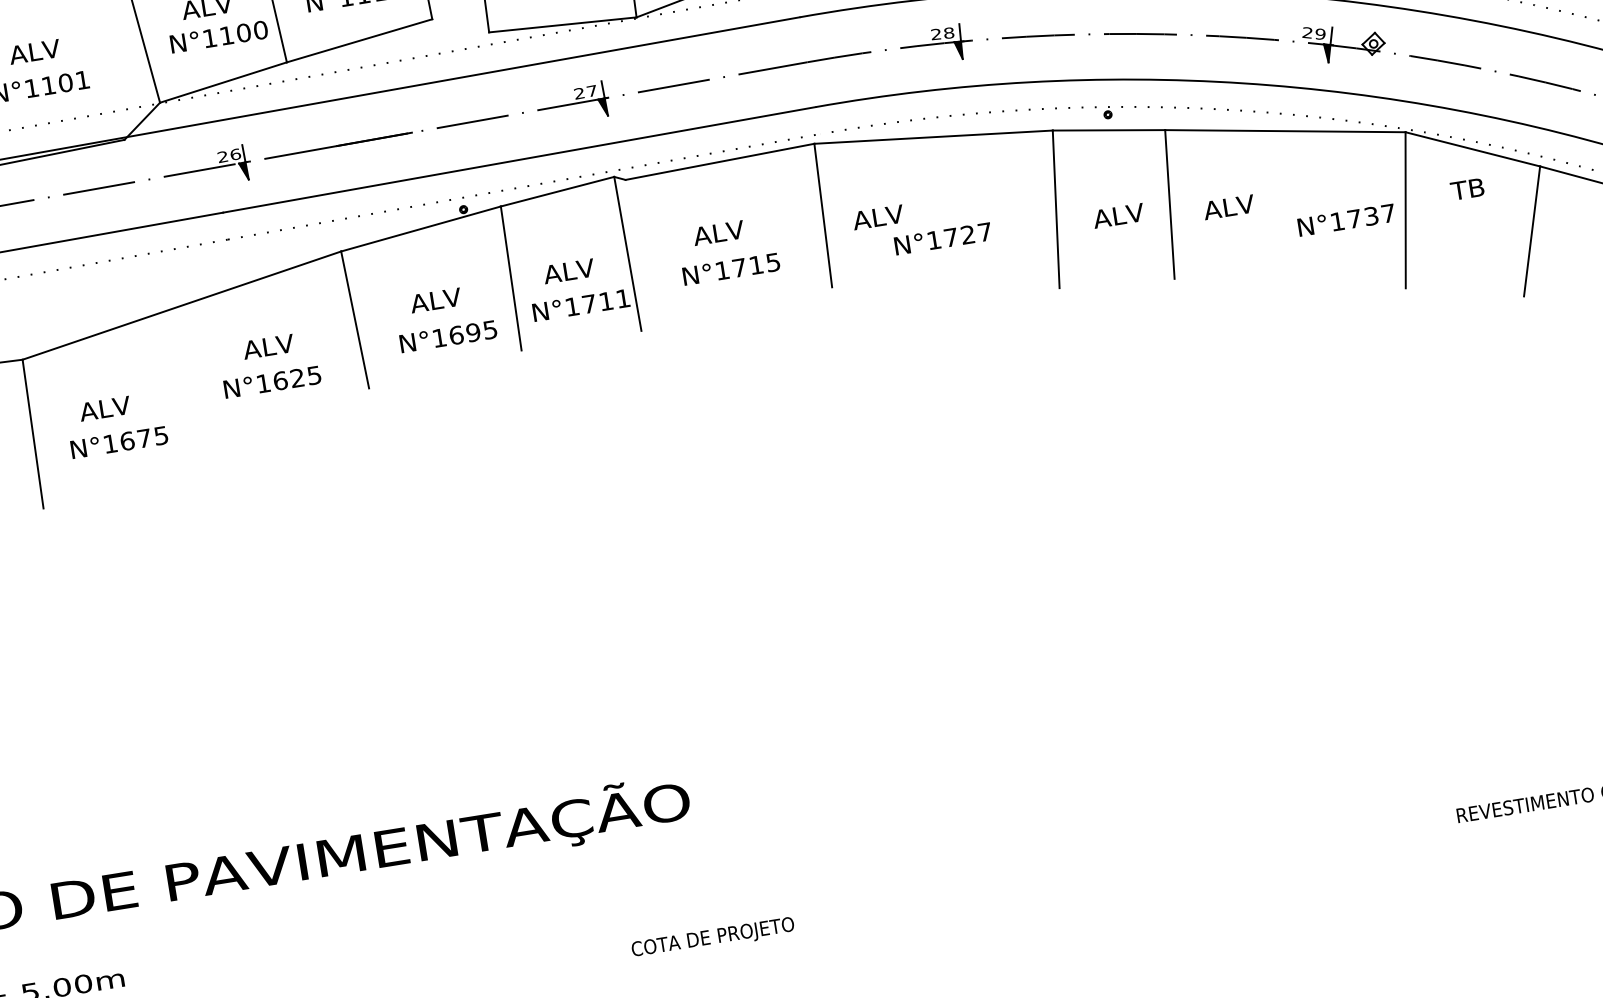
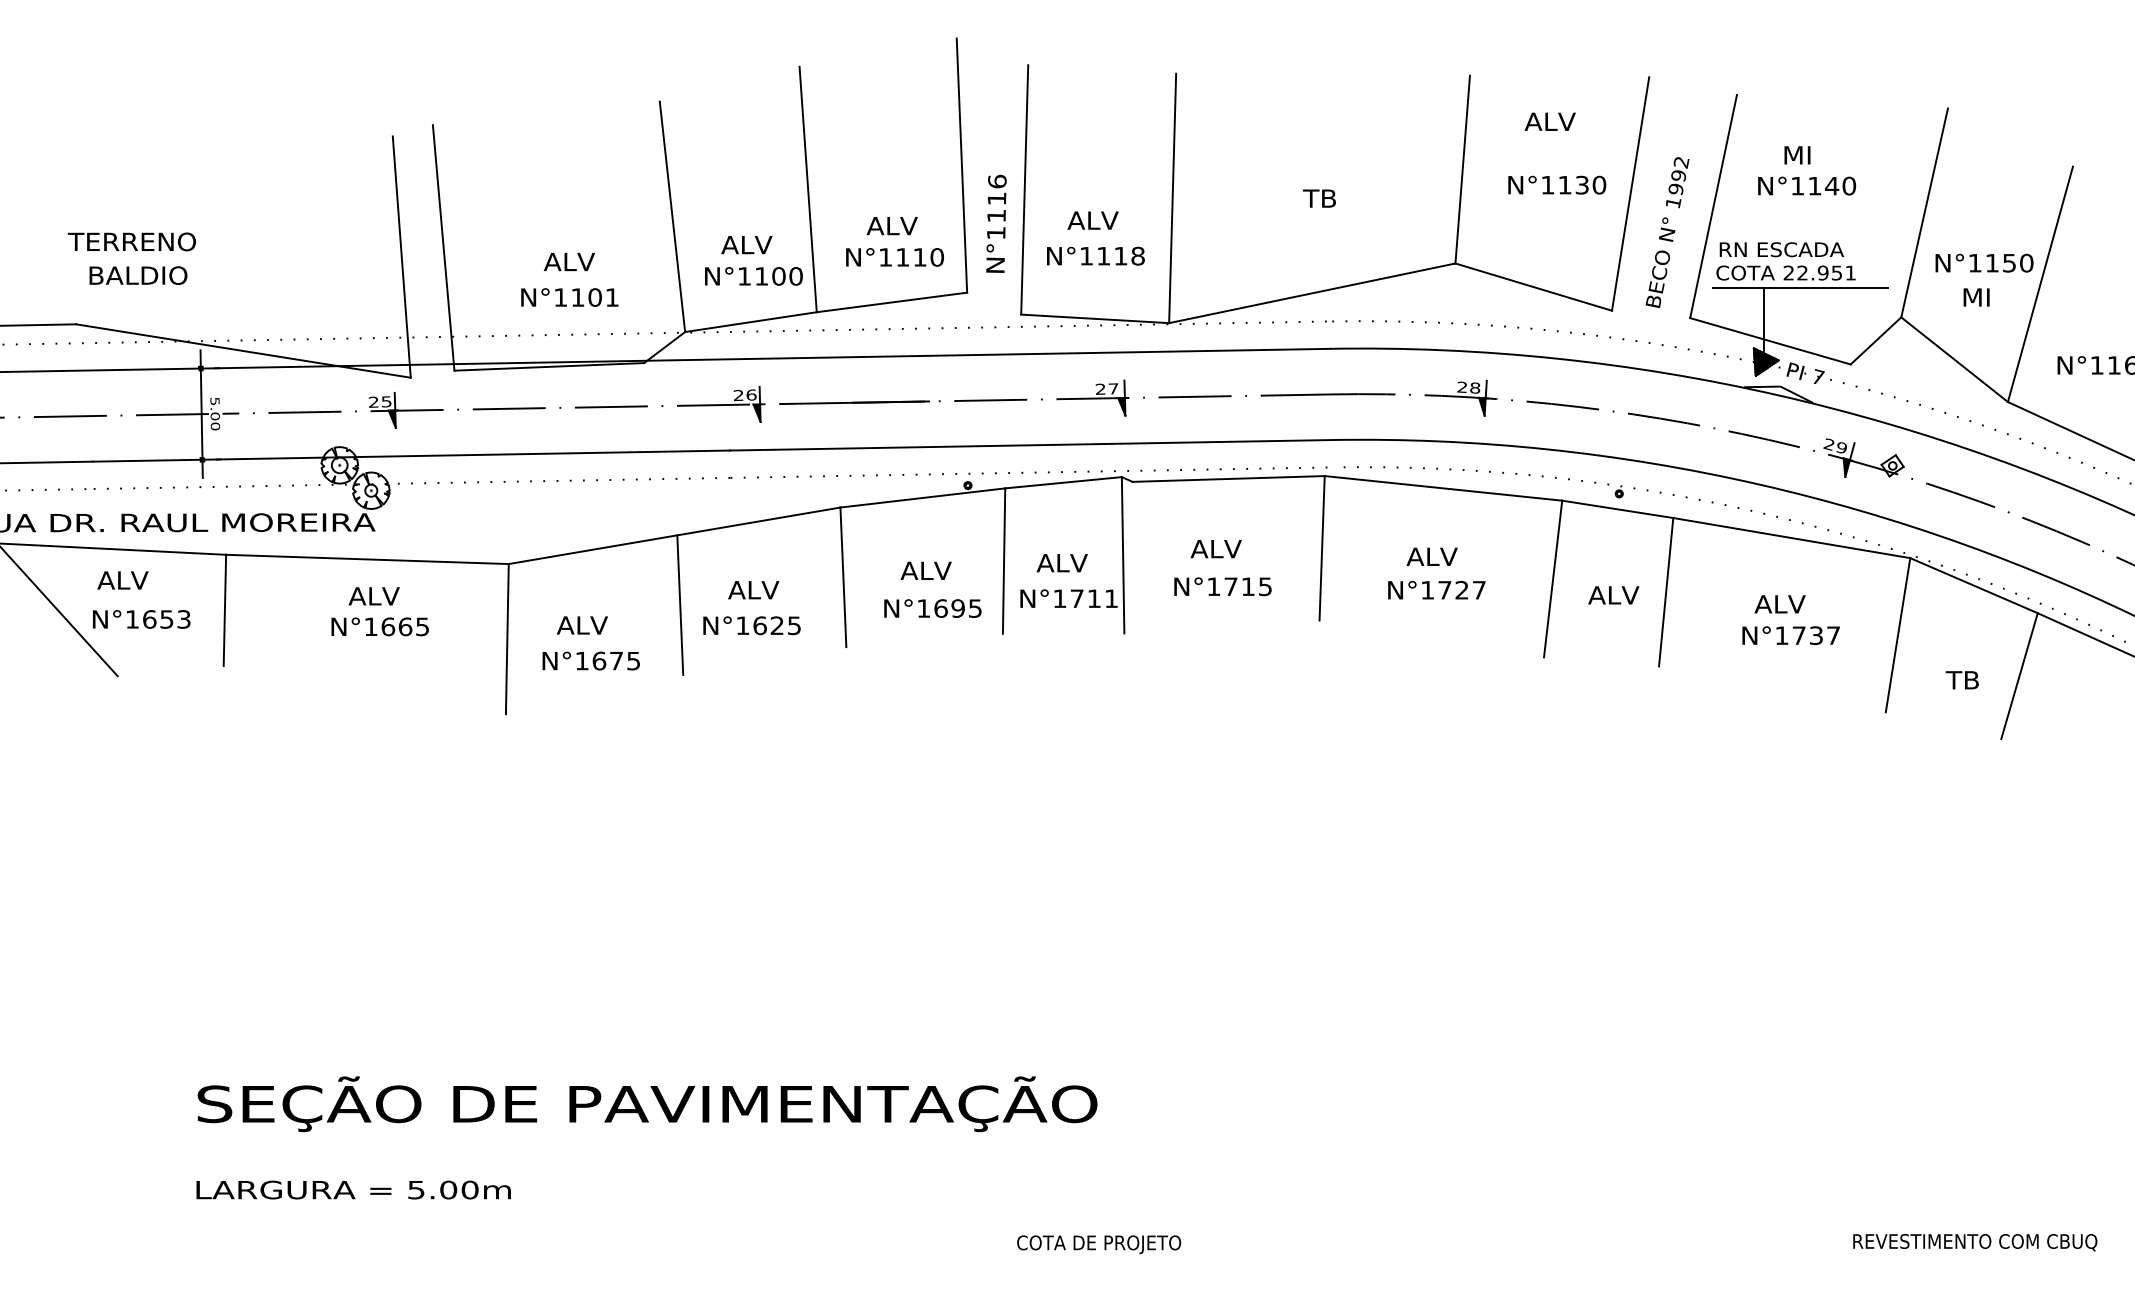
text: (1466, 189) -> (1961, 680), moved
text: (1228, 207) -> (1779, 604), moved
text: (877, 217) -> (1431, 556), moved
text: (1345, 220) -> (1790, 635), moved
line: (198, 372) -> (680, 604), added

